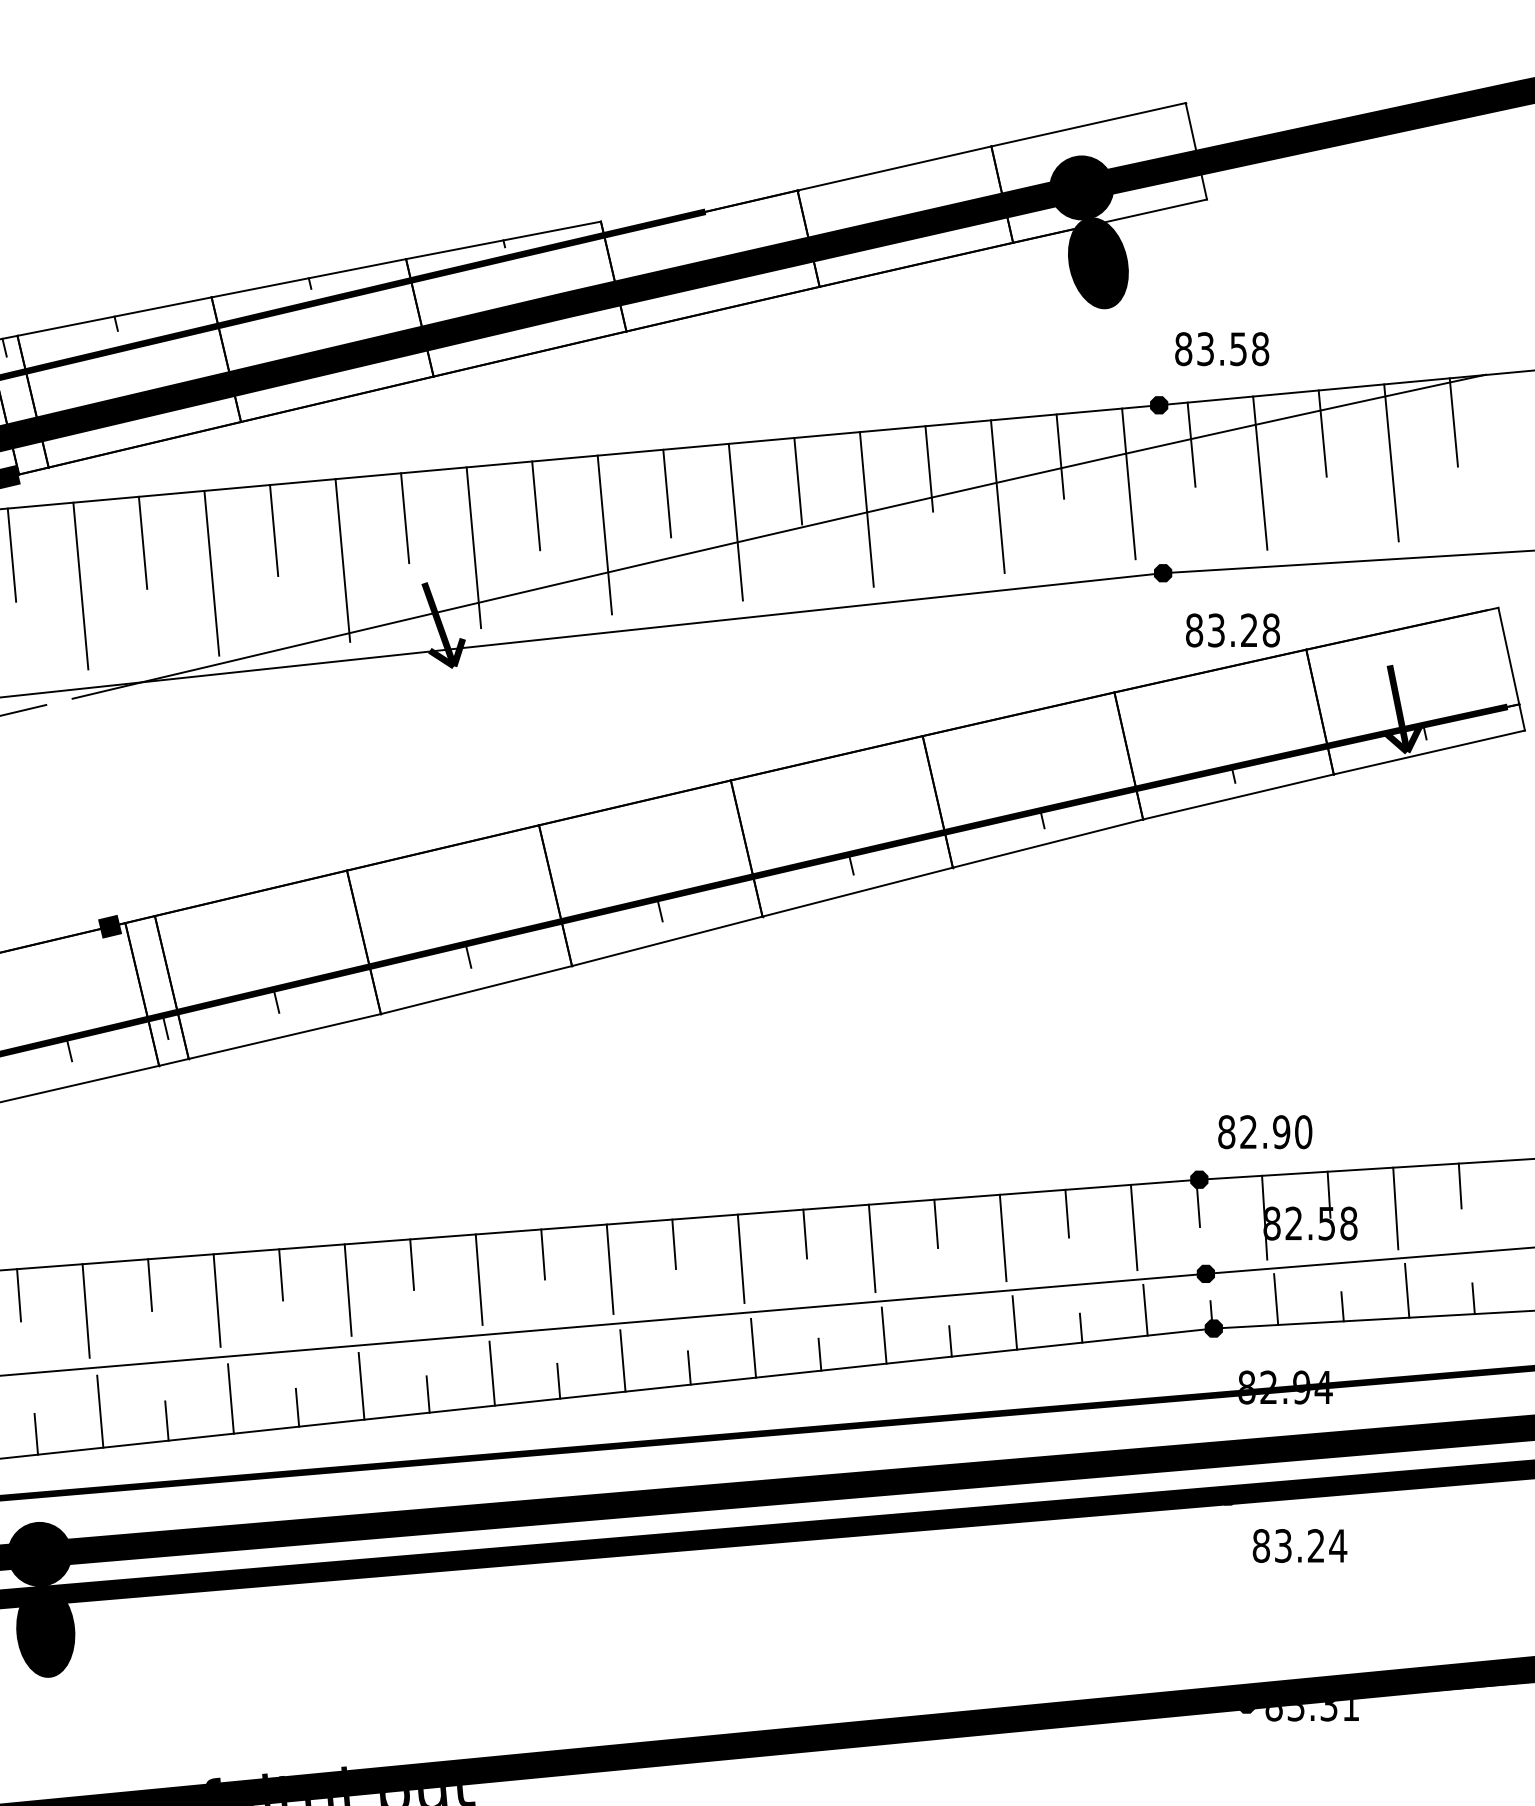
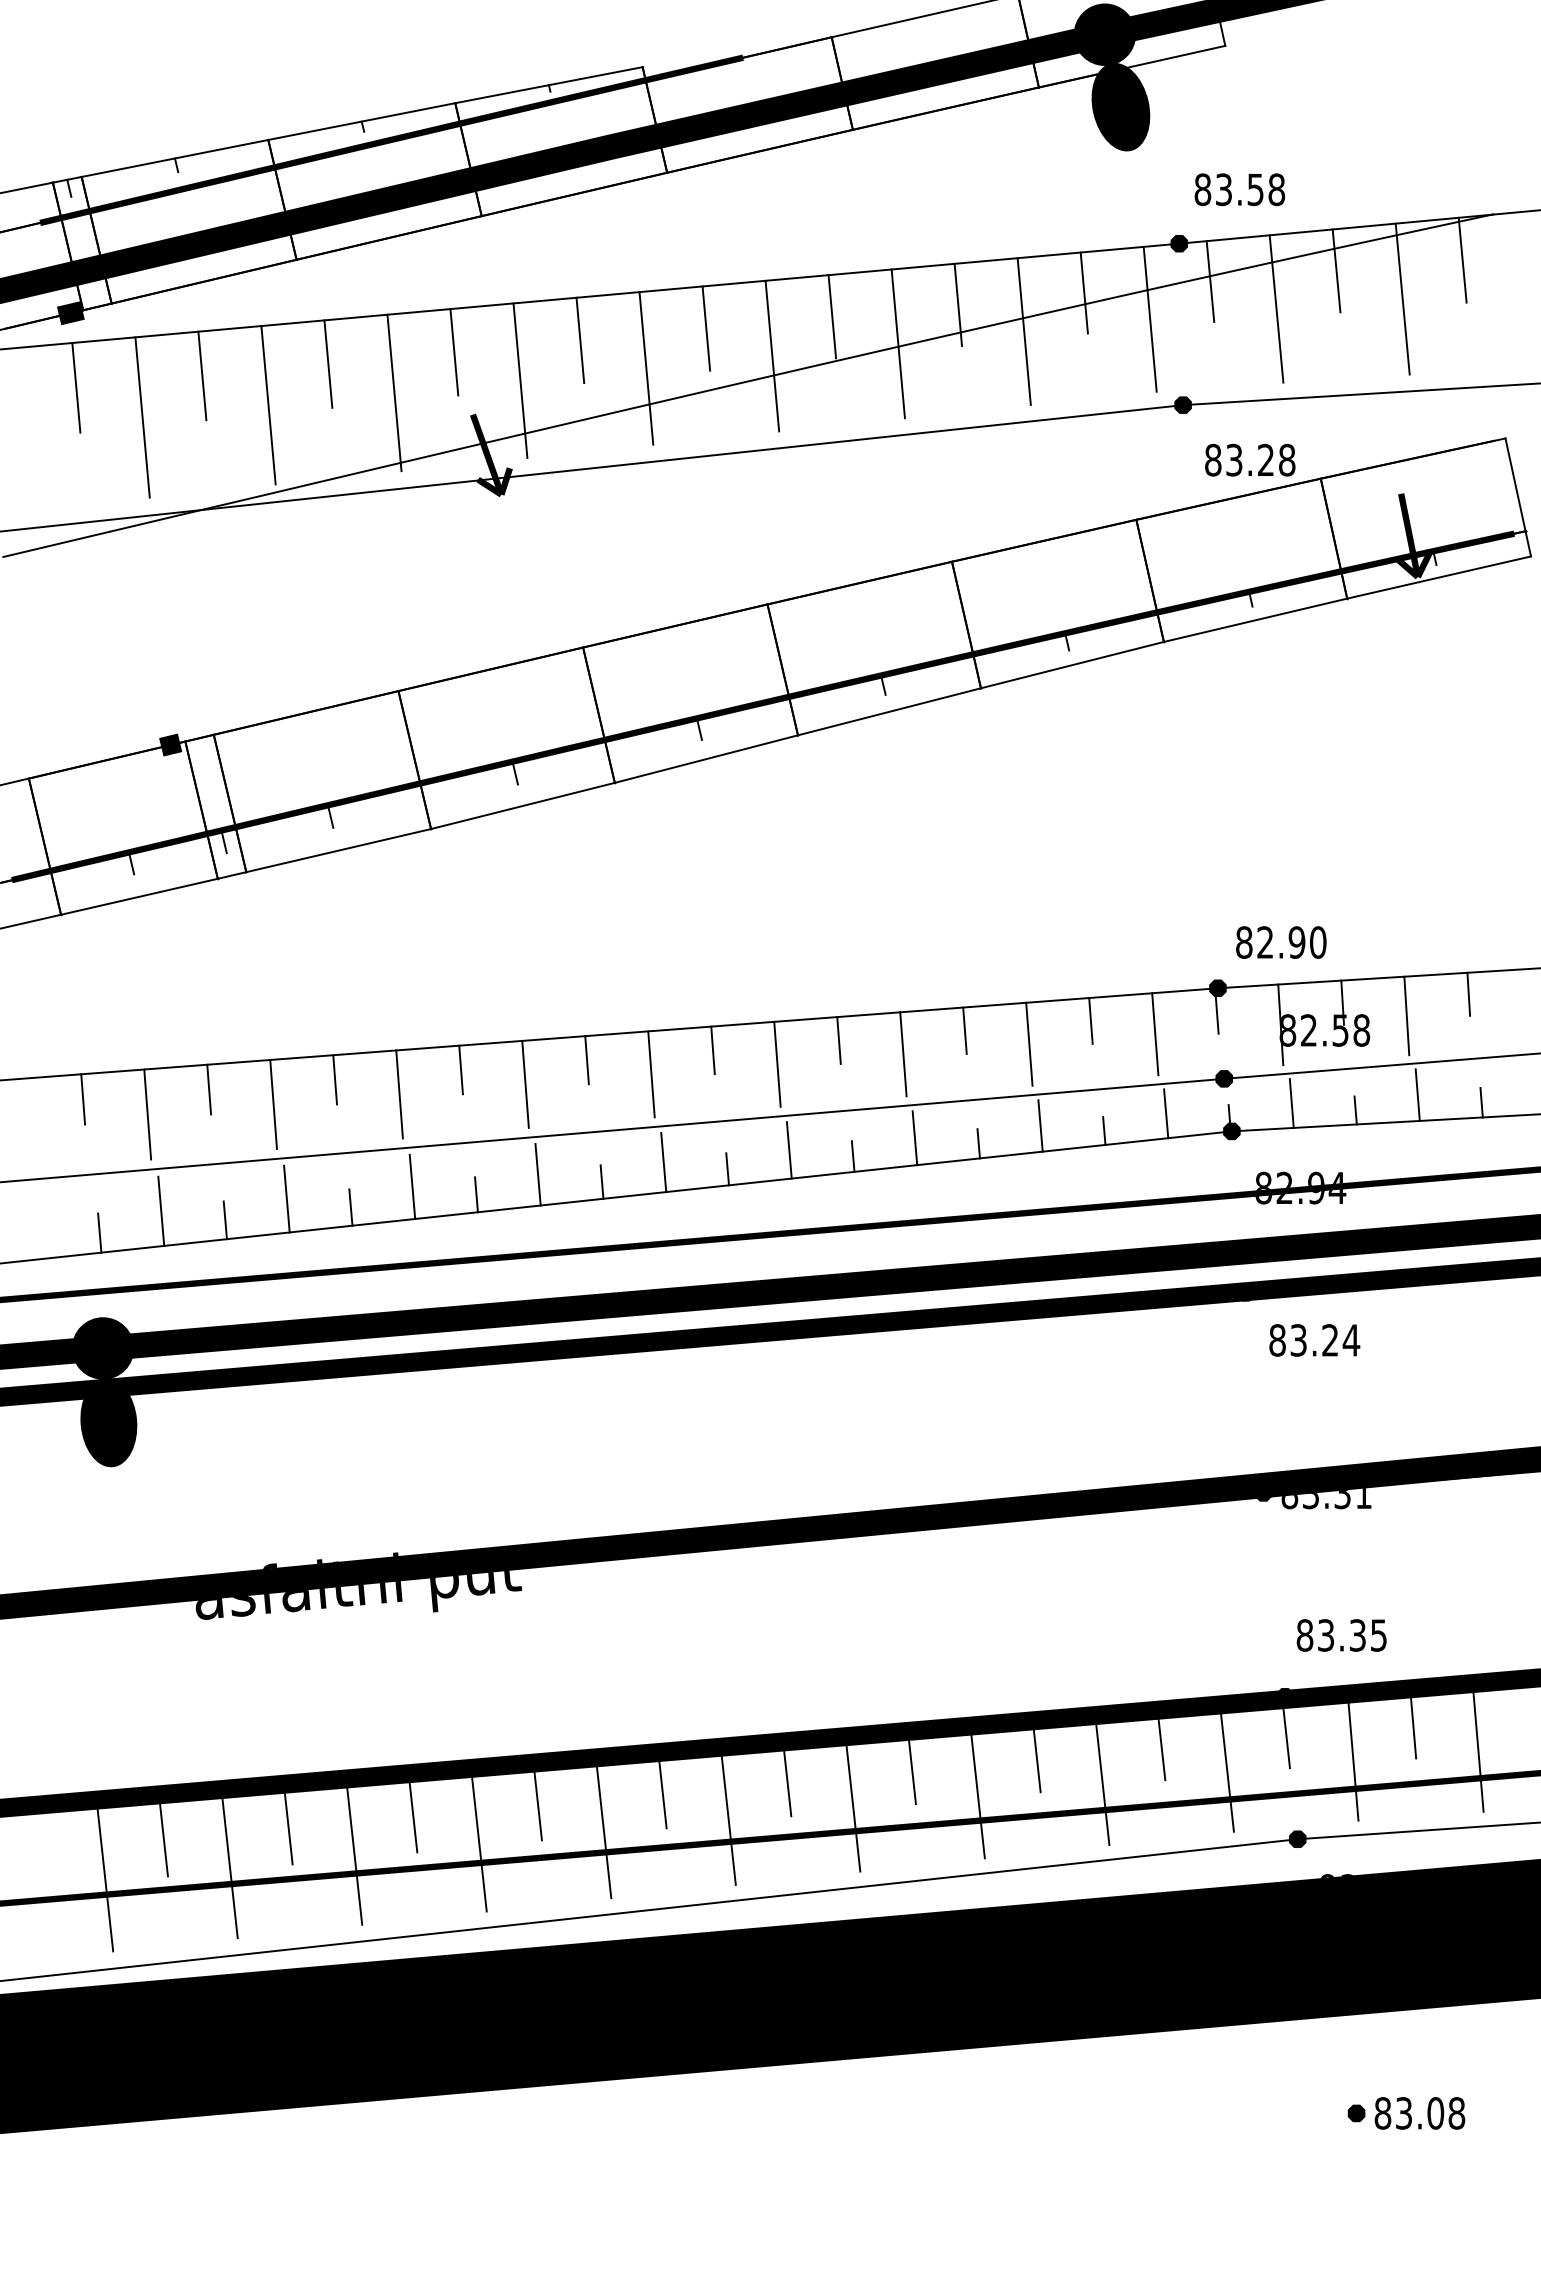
line: (58, 701) -> (121, 528), added

